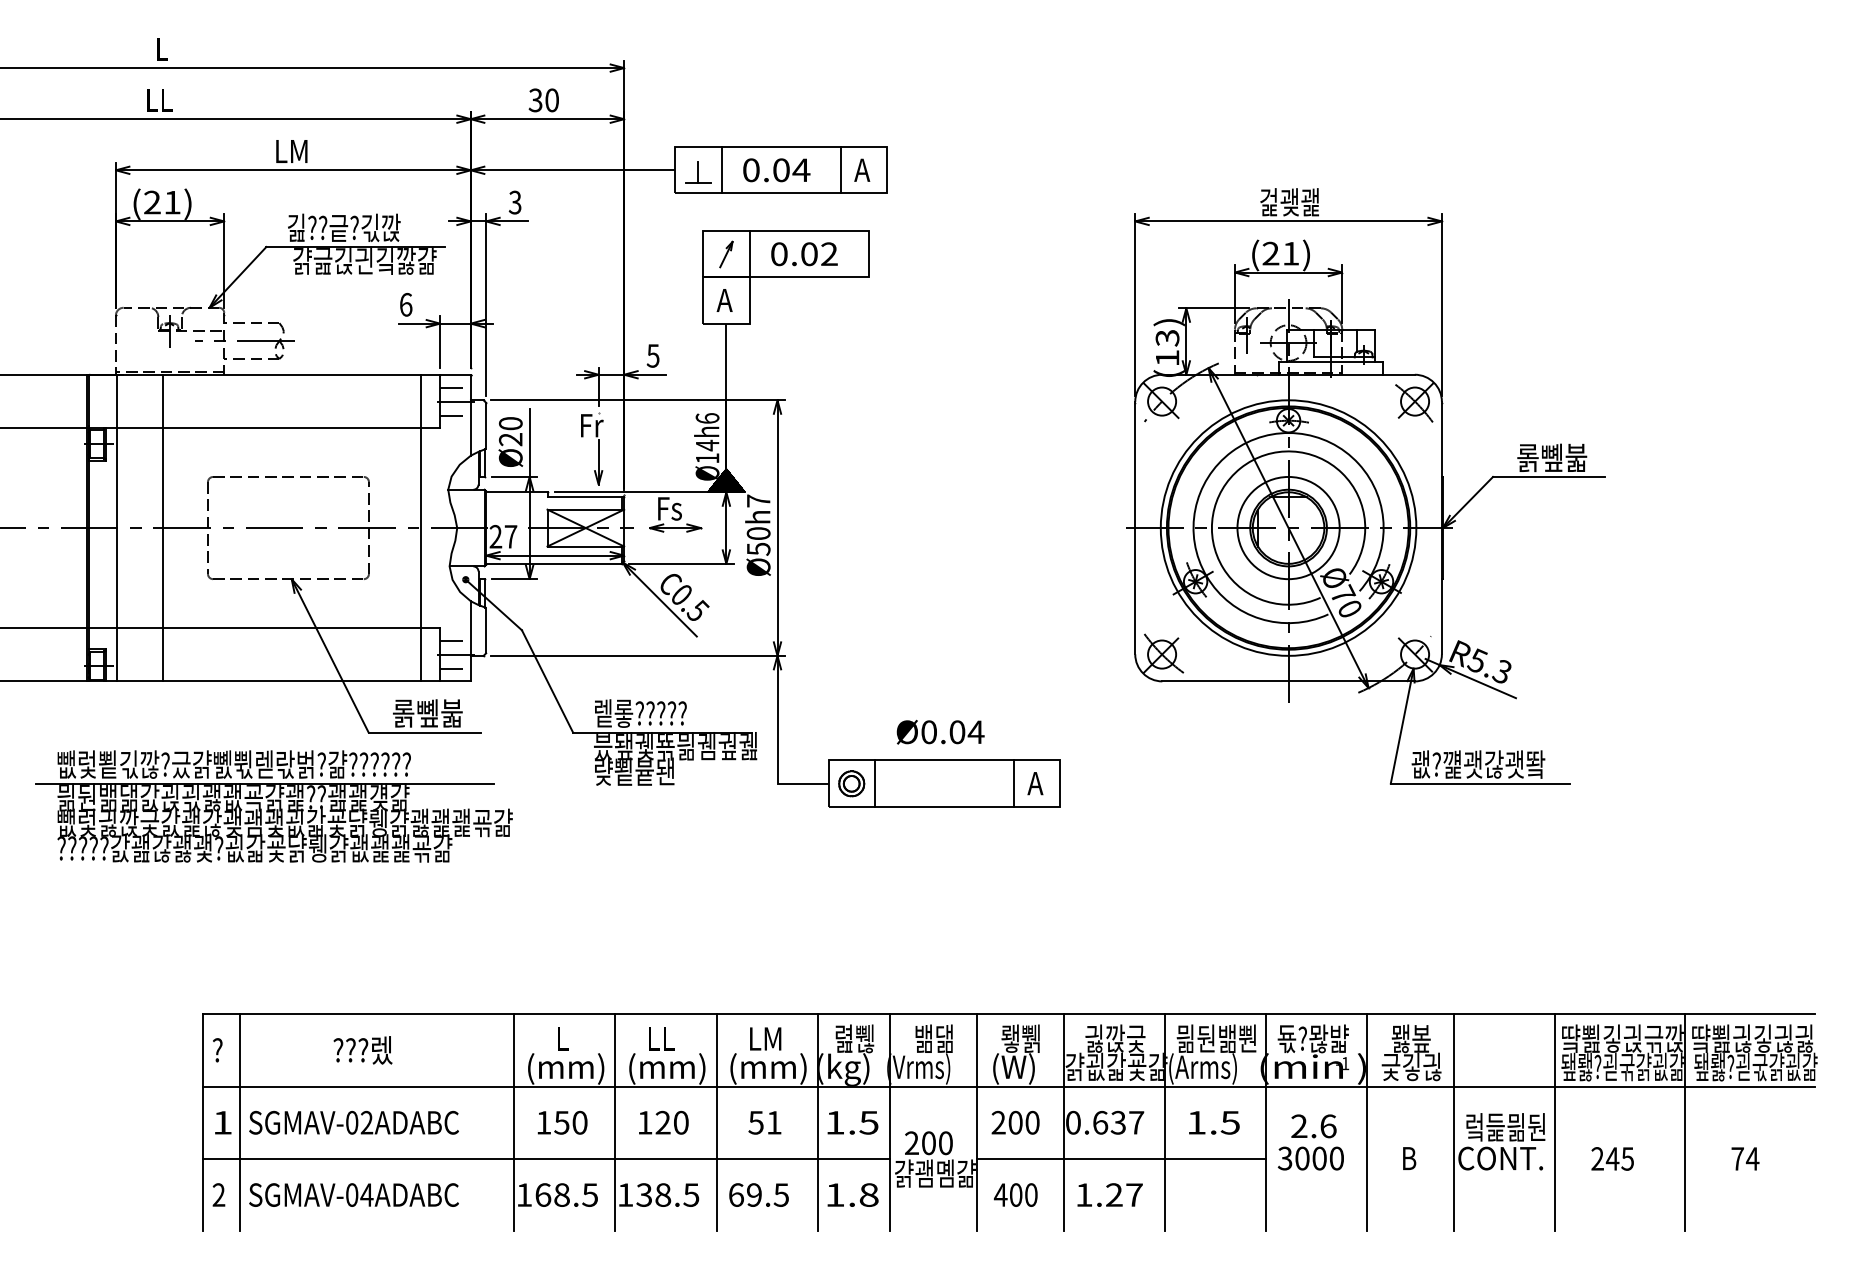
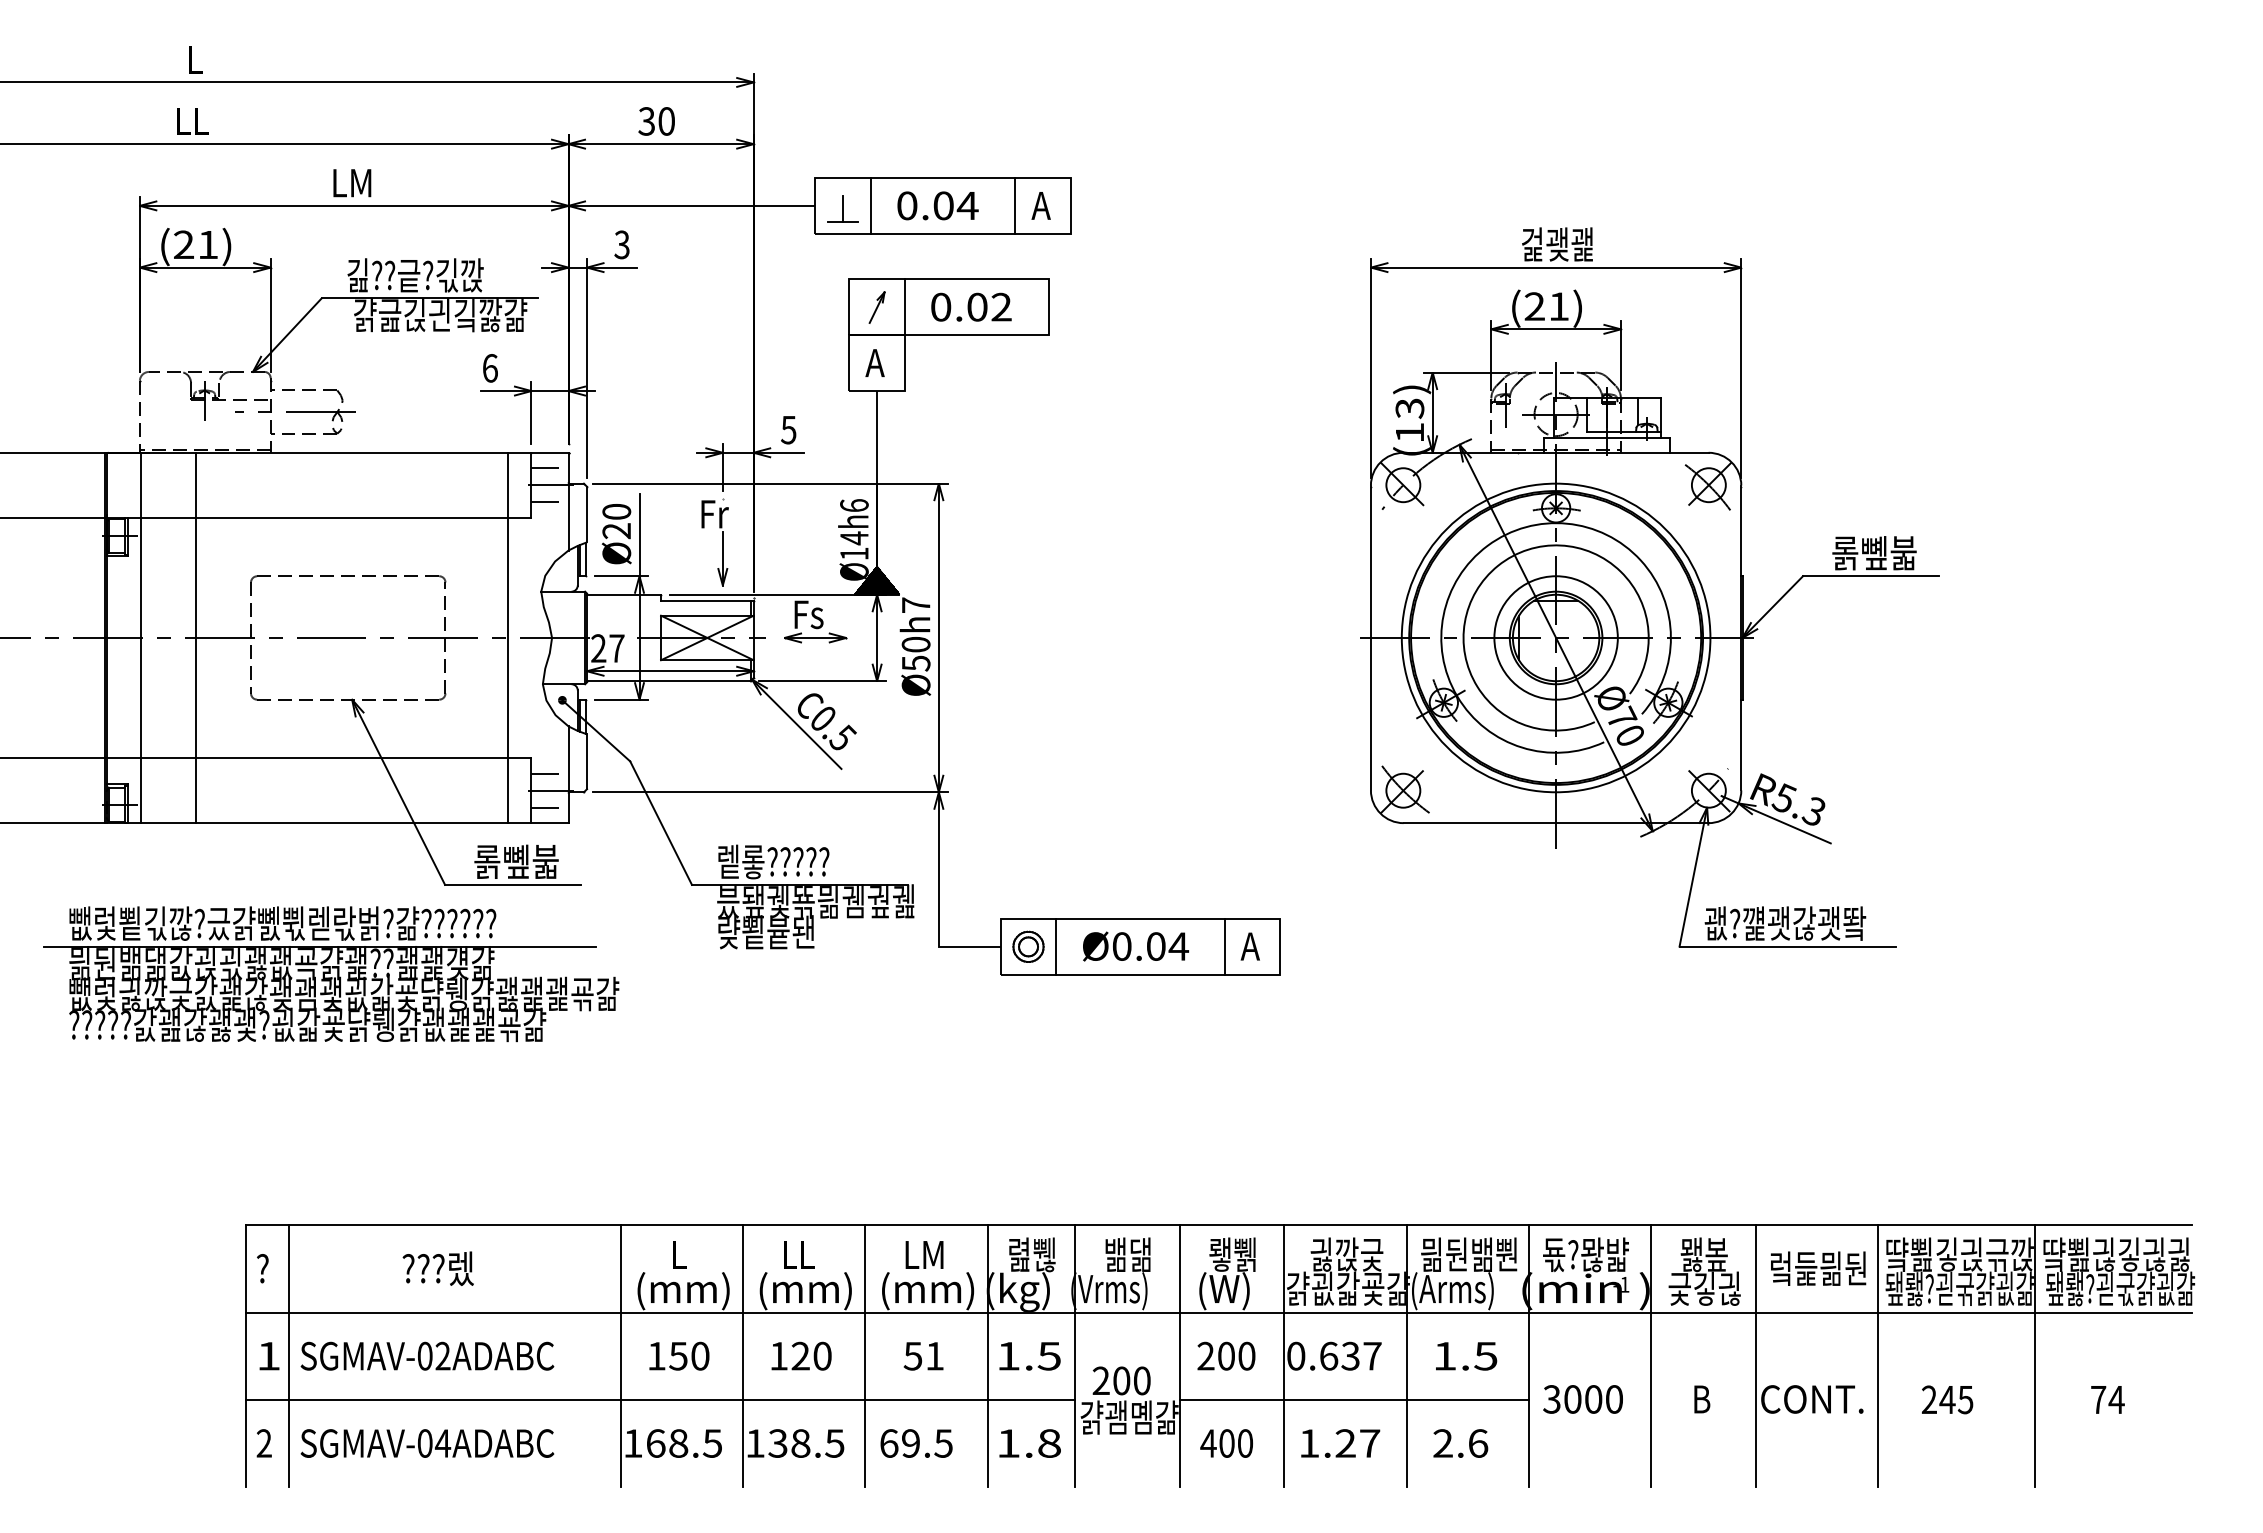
text: (941, 732) -> (1136, 946), moved
text: (1313, 1126) -> (1460, 1443), moved
text: (1505, 1127) -> (1818, 1268), moved

